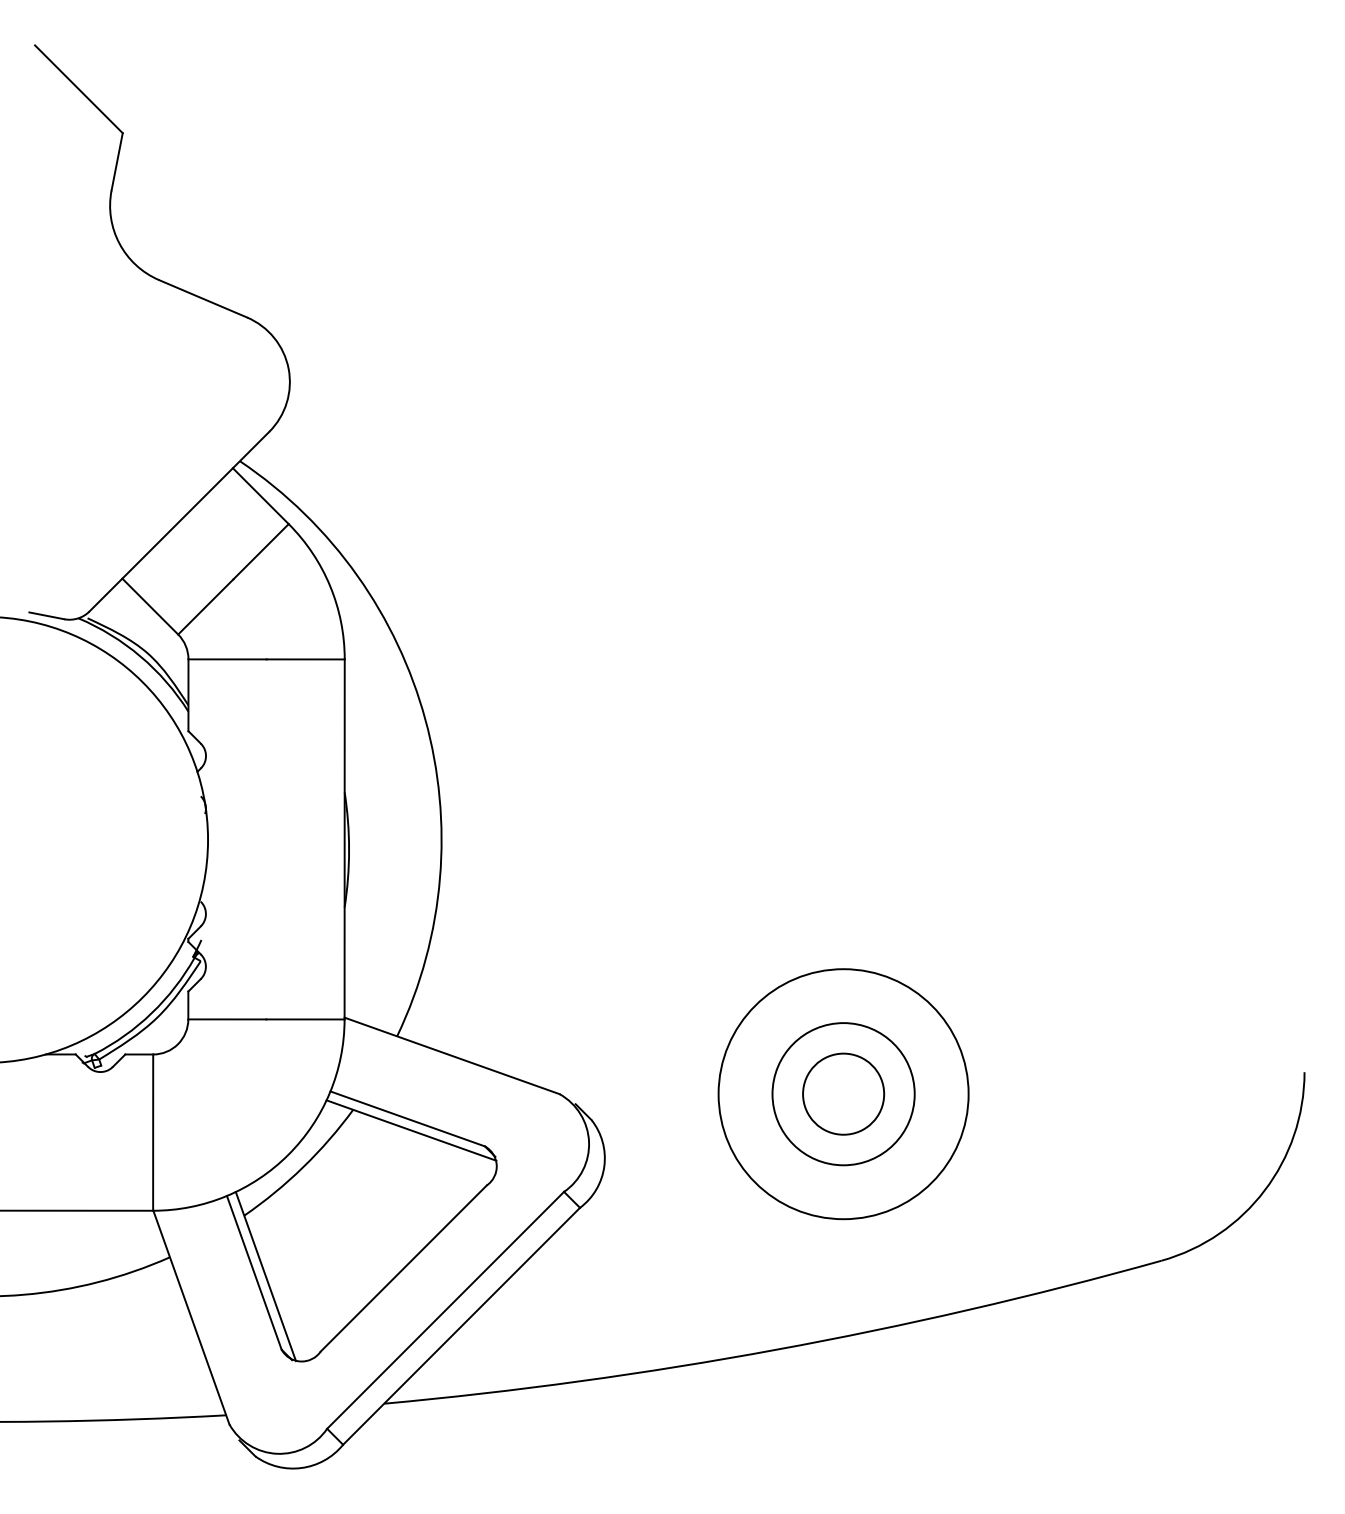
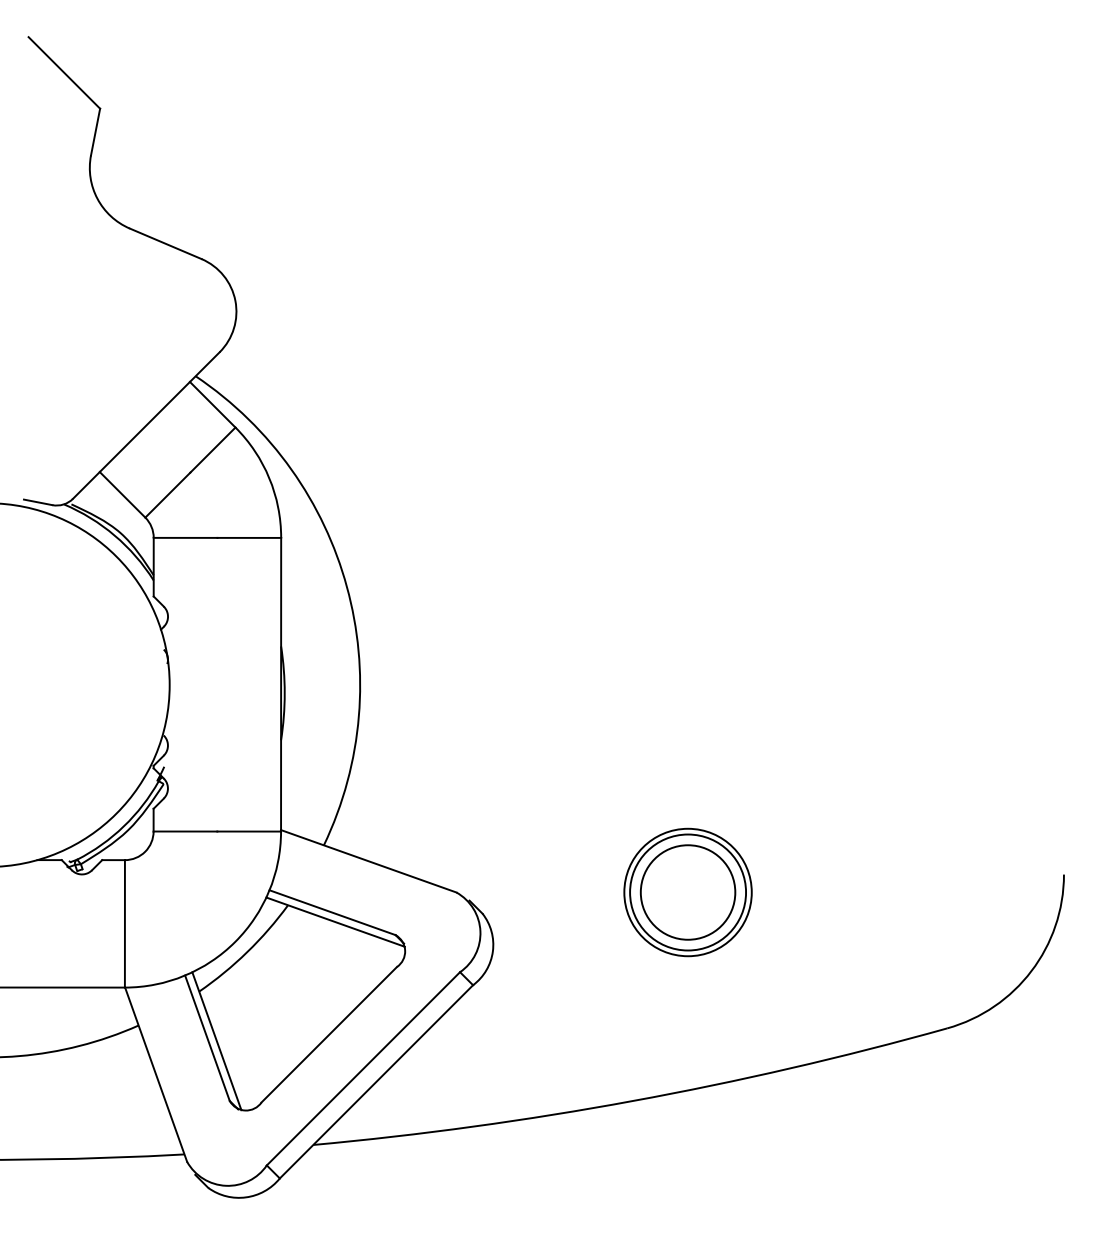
circle: (843, 1094) -> (687, 892), size x0.62
circle: (843, 1094) -> (687, 892), size x1.43

